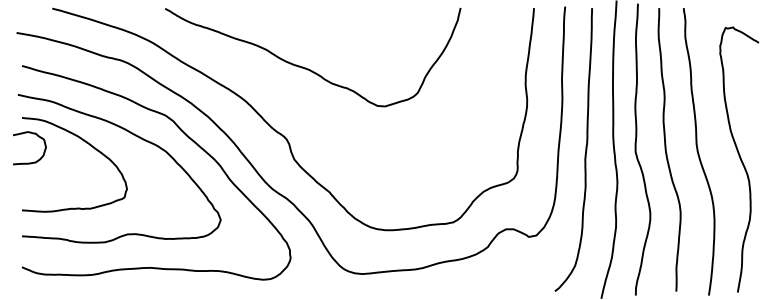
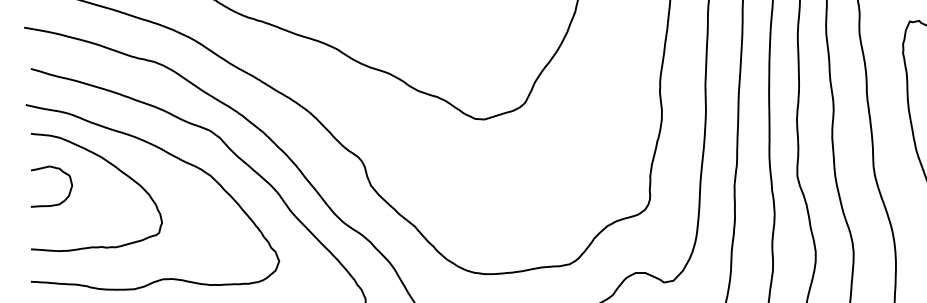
curve: (33, 161) -> (56, 203), moved

